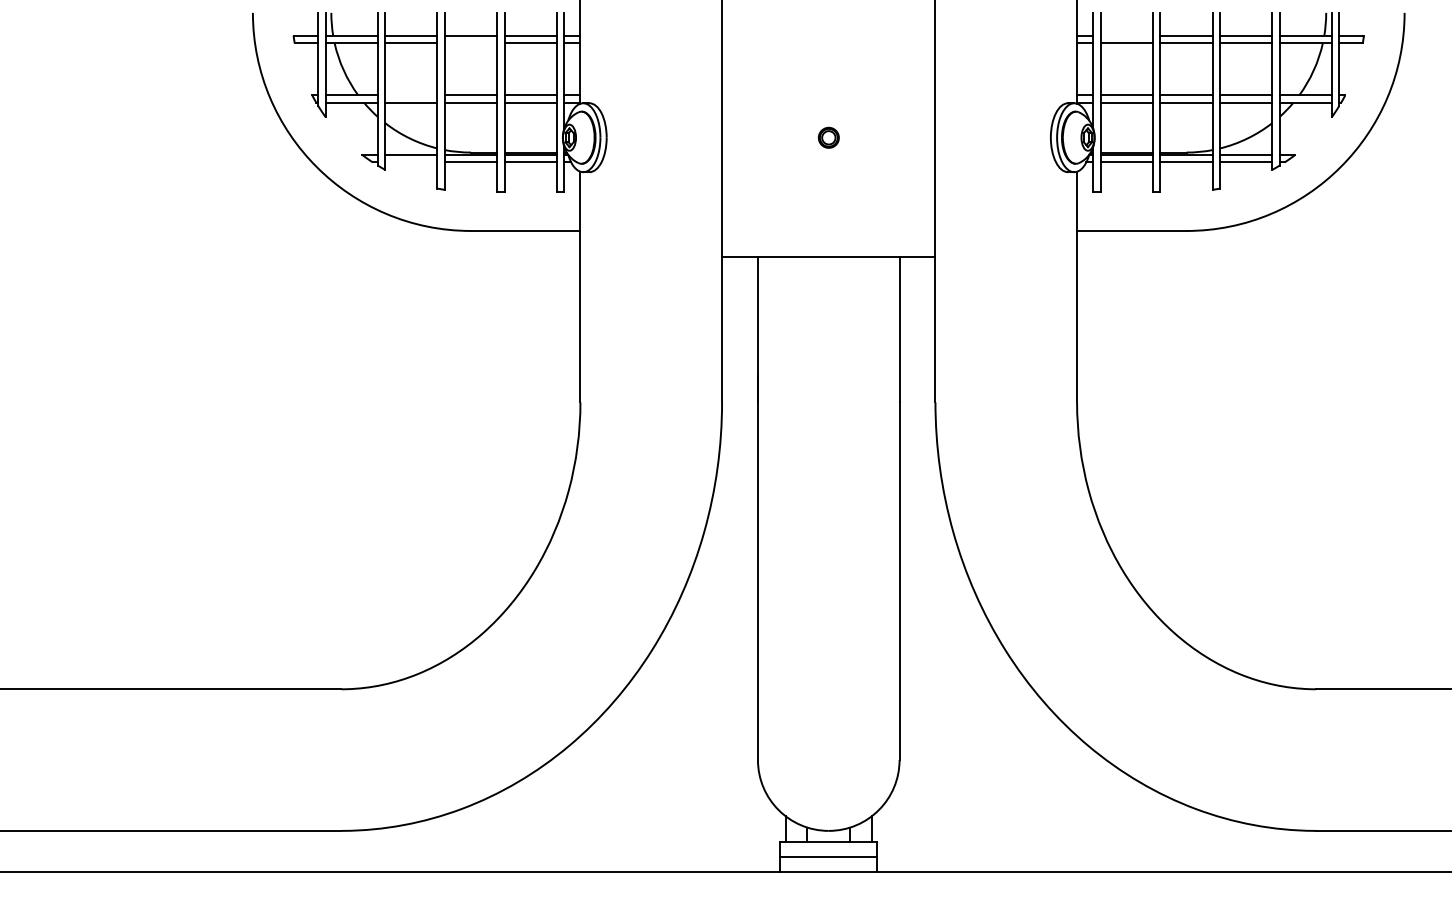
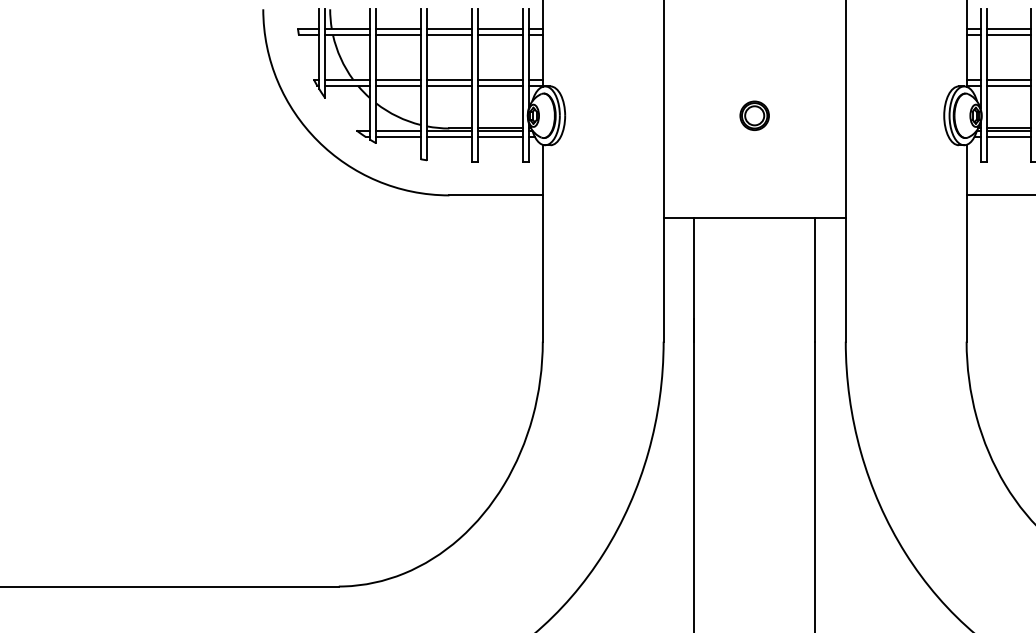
line: (1126, 35) -> (1008, 28), added
line: (470, 43) -> (448, 35), added
line: (411, 95) -> (398, 79), added
part: (828, 137) -> (754, 115), size x1.67
line: (411, 162) -> (398, 136), added

